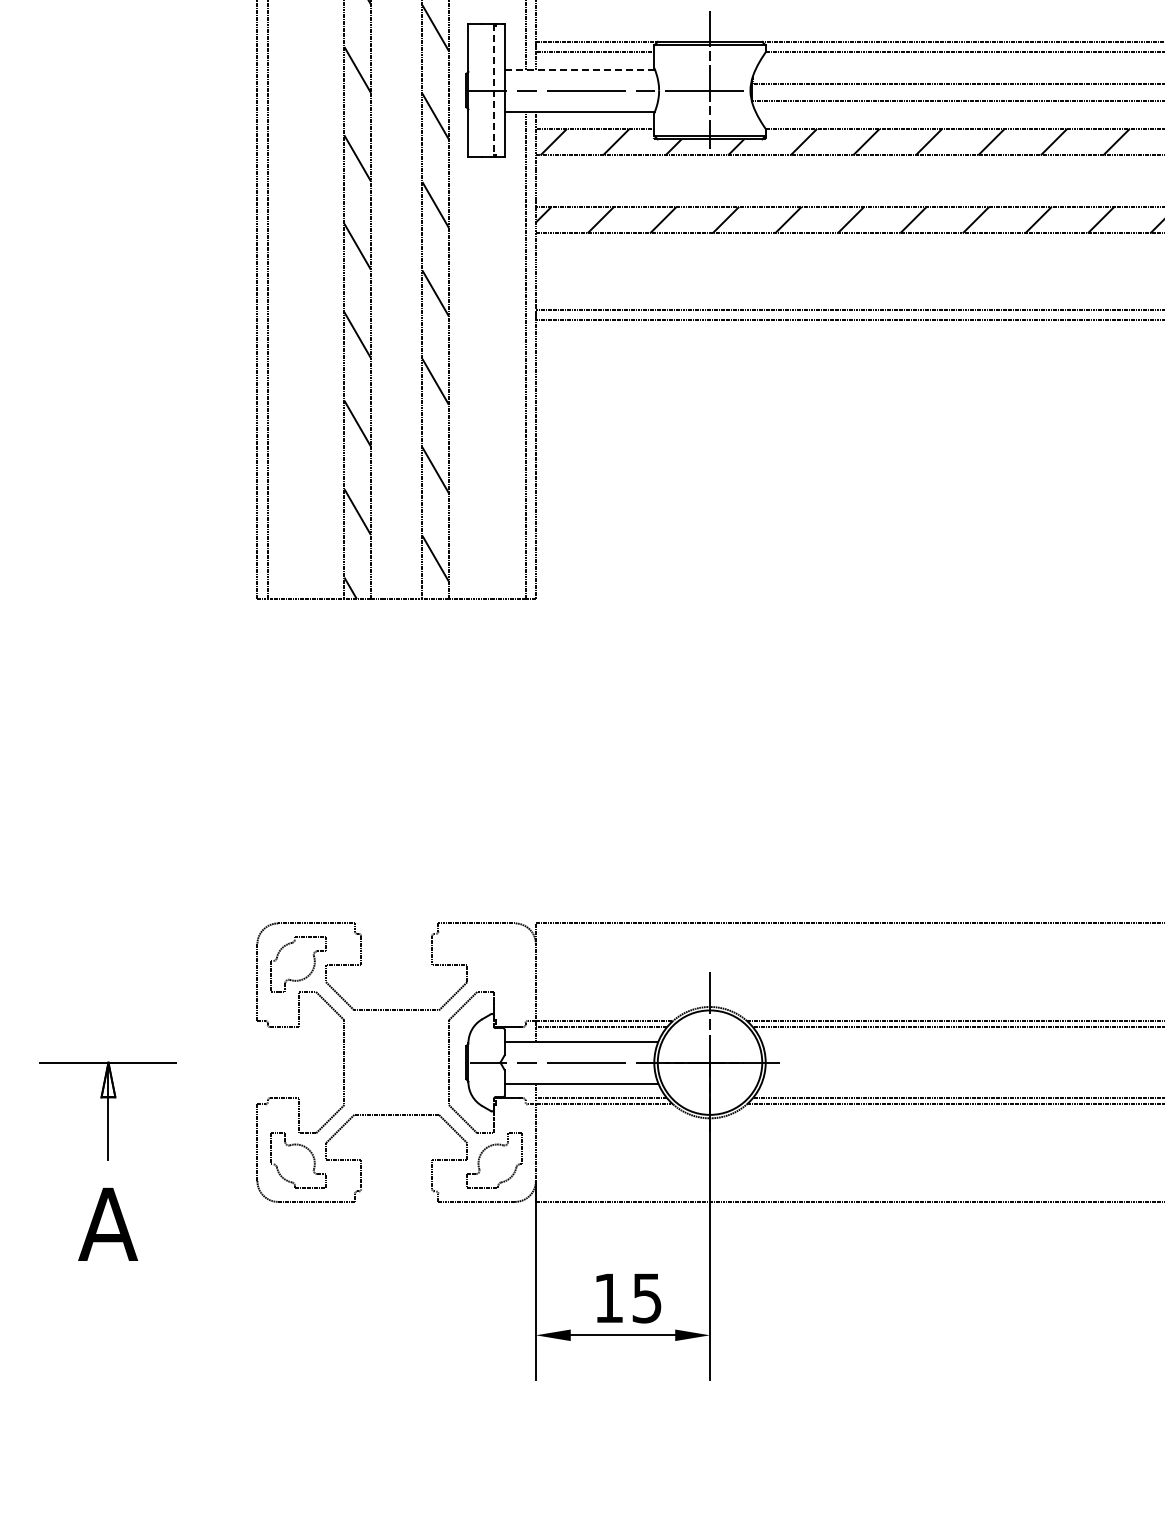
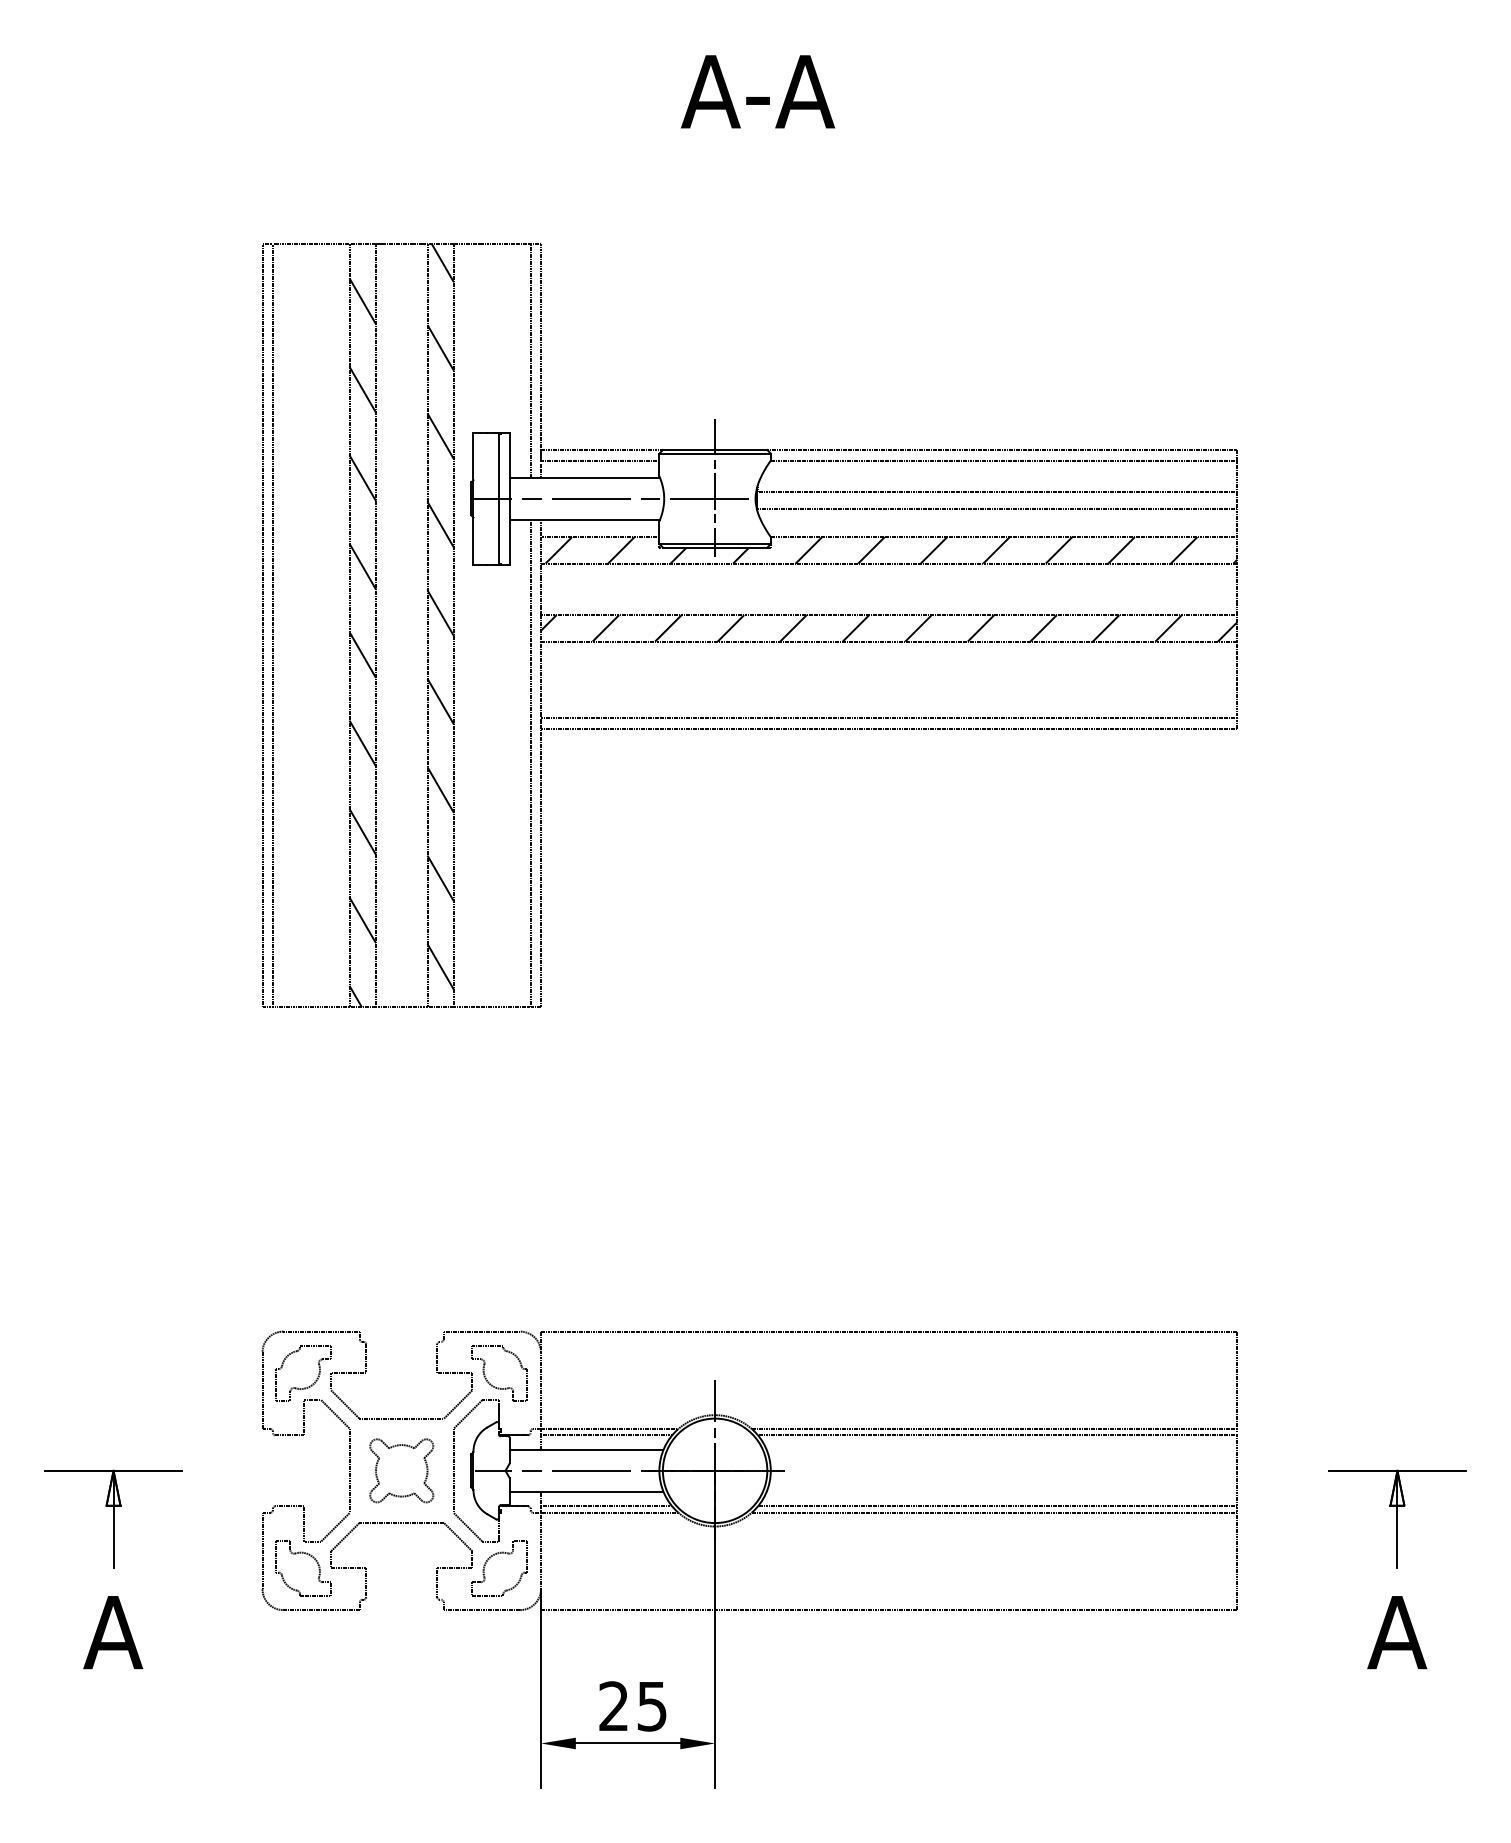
line: (579, 69) -> (584, 477), dashed -> solid
line: (494, 91) -> (499, 499), dashed -> solid
part: (487, 976) -> (492, 1384), added
part: (396, 1062) -> (401, 1470), added
text: (608, 1297) -> (613, 1705), 15 -> 25

